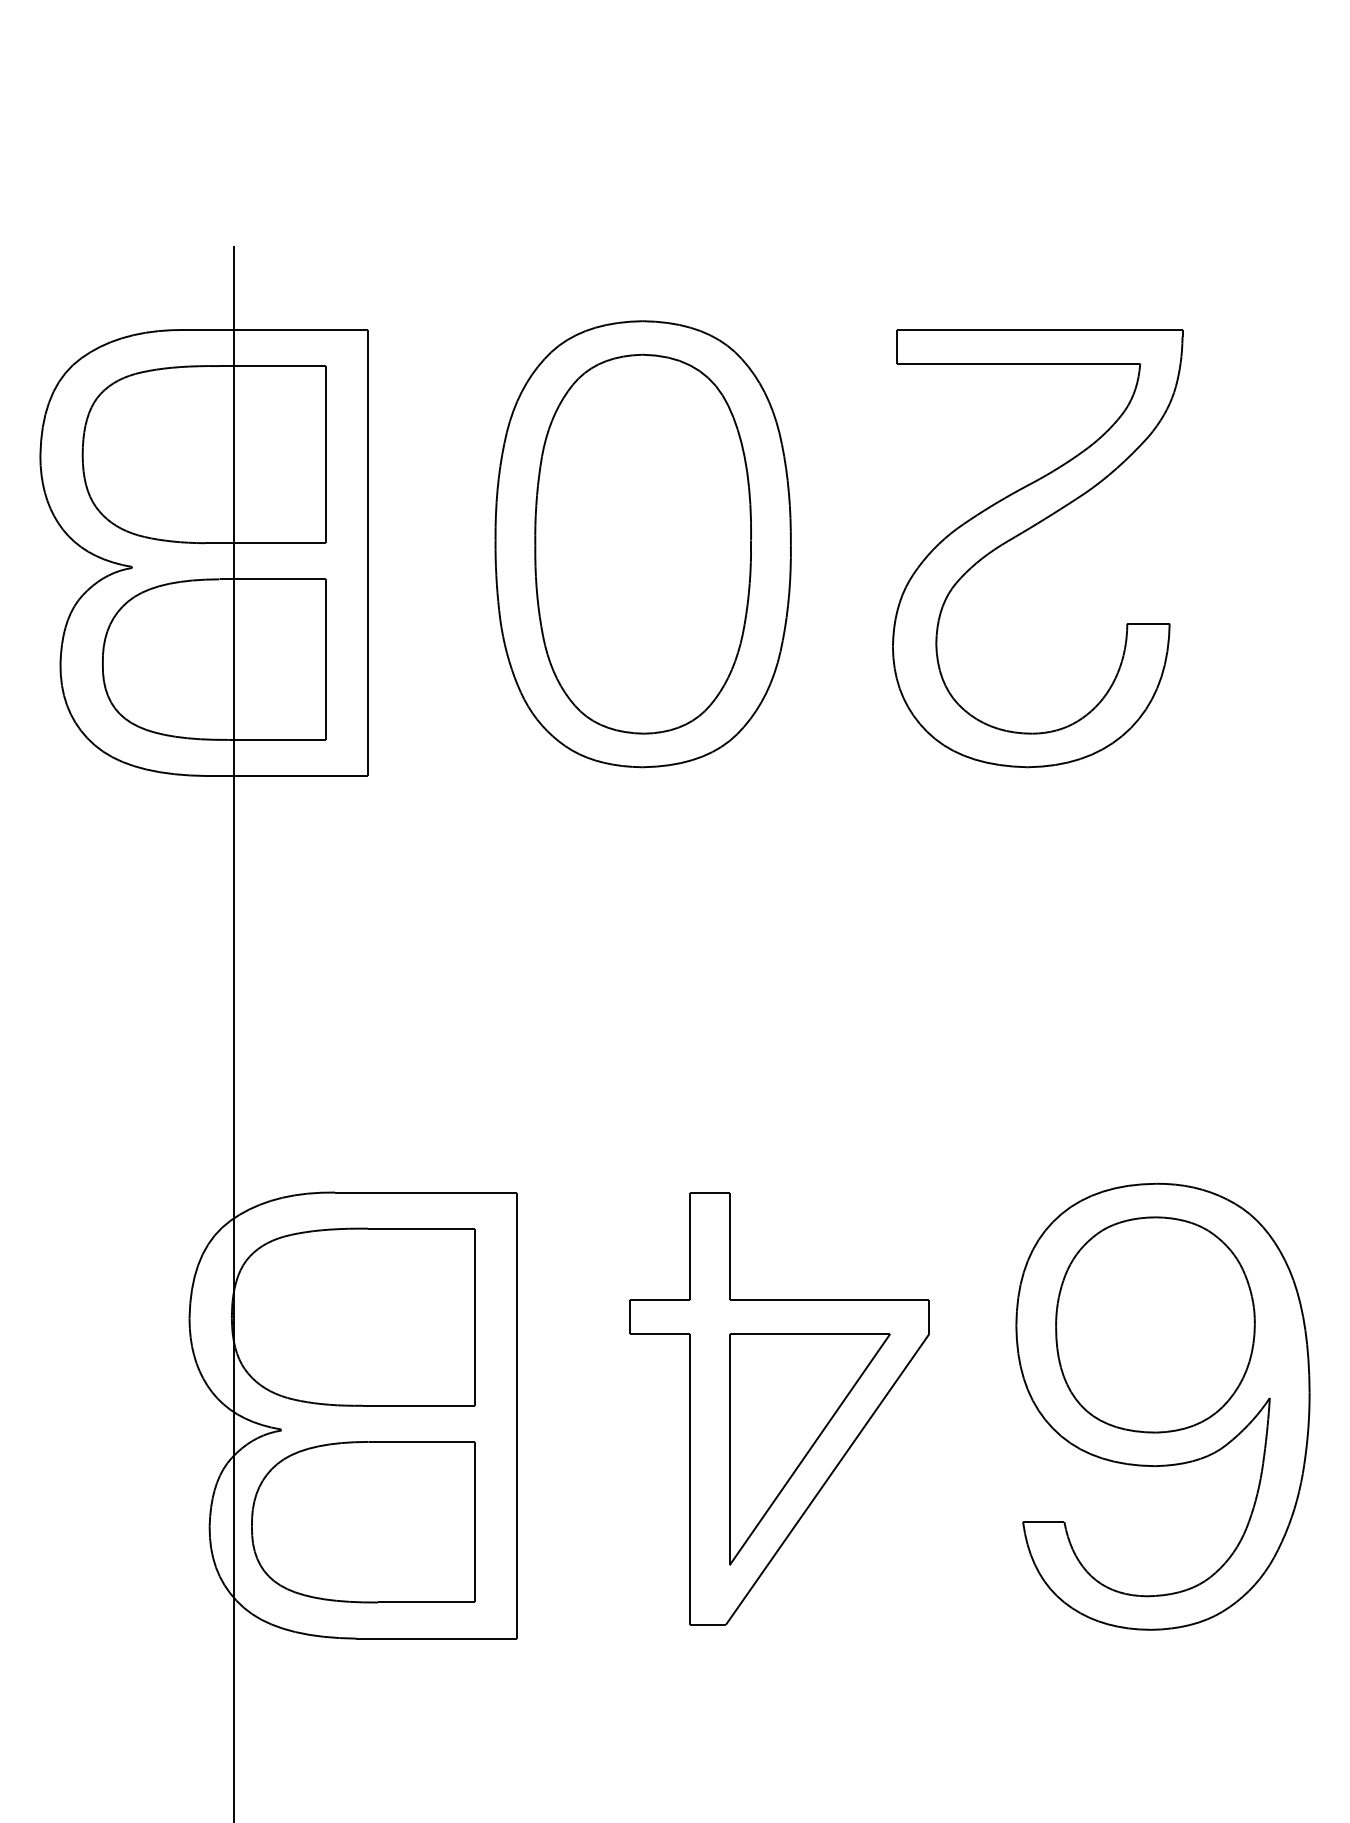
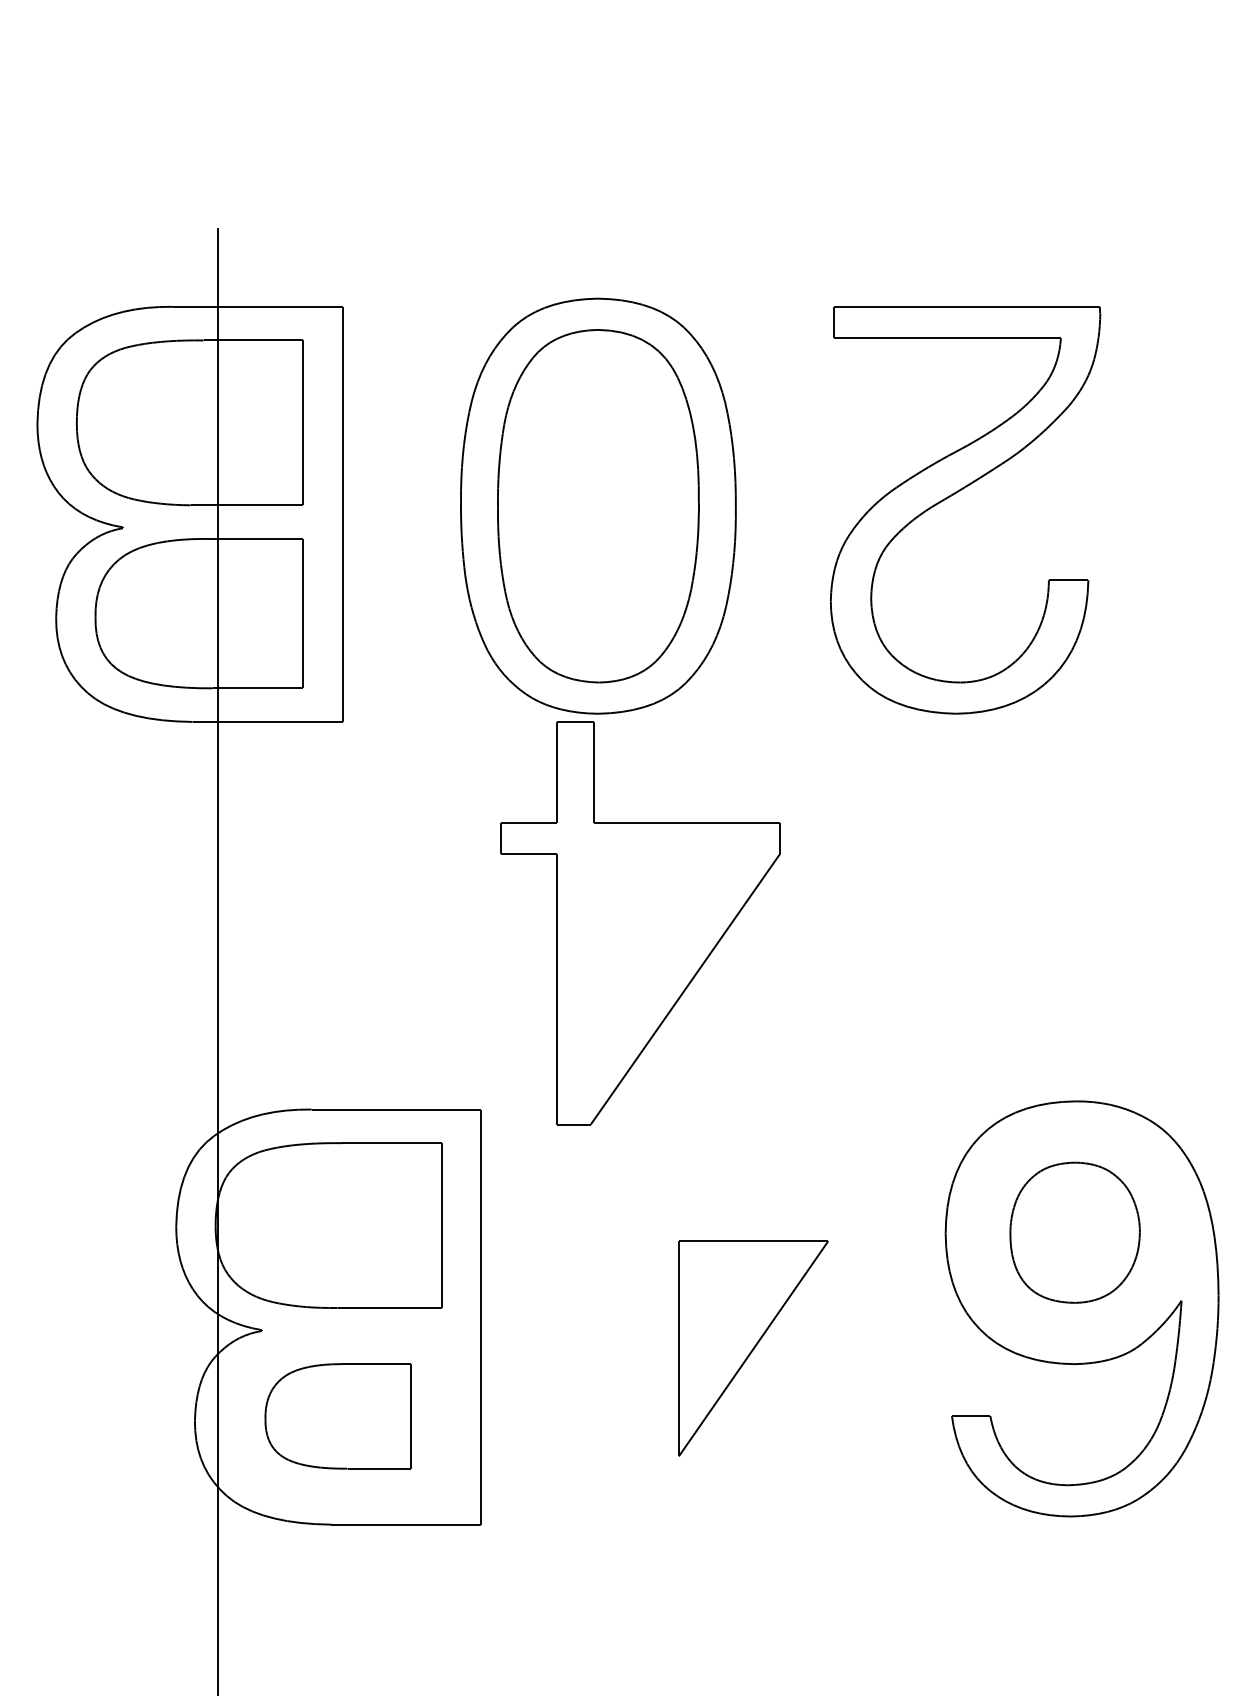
part: (1155, 1324) -> (1075, 1232), size x0.7
part: (779, 1408) -> (640, 923), moved
part: (363, 1522) -> (338, 1416), size x0.7

